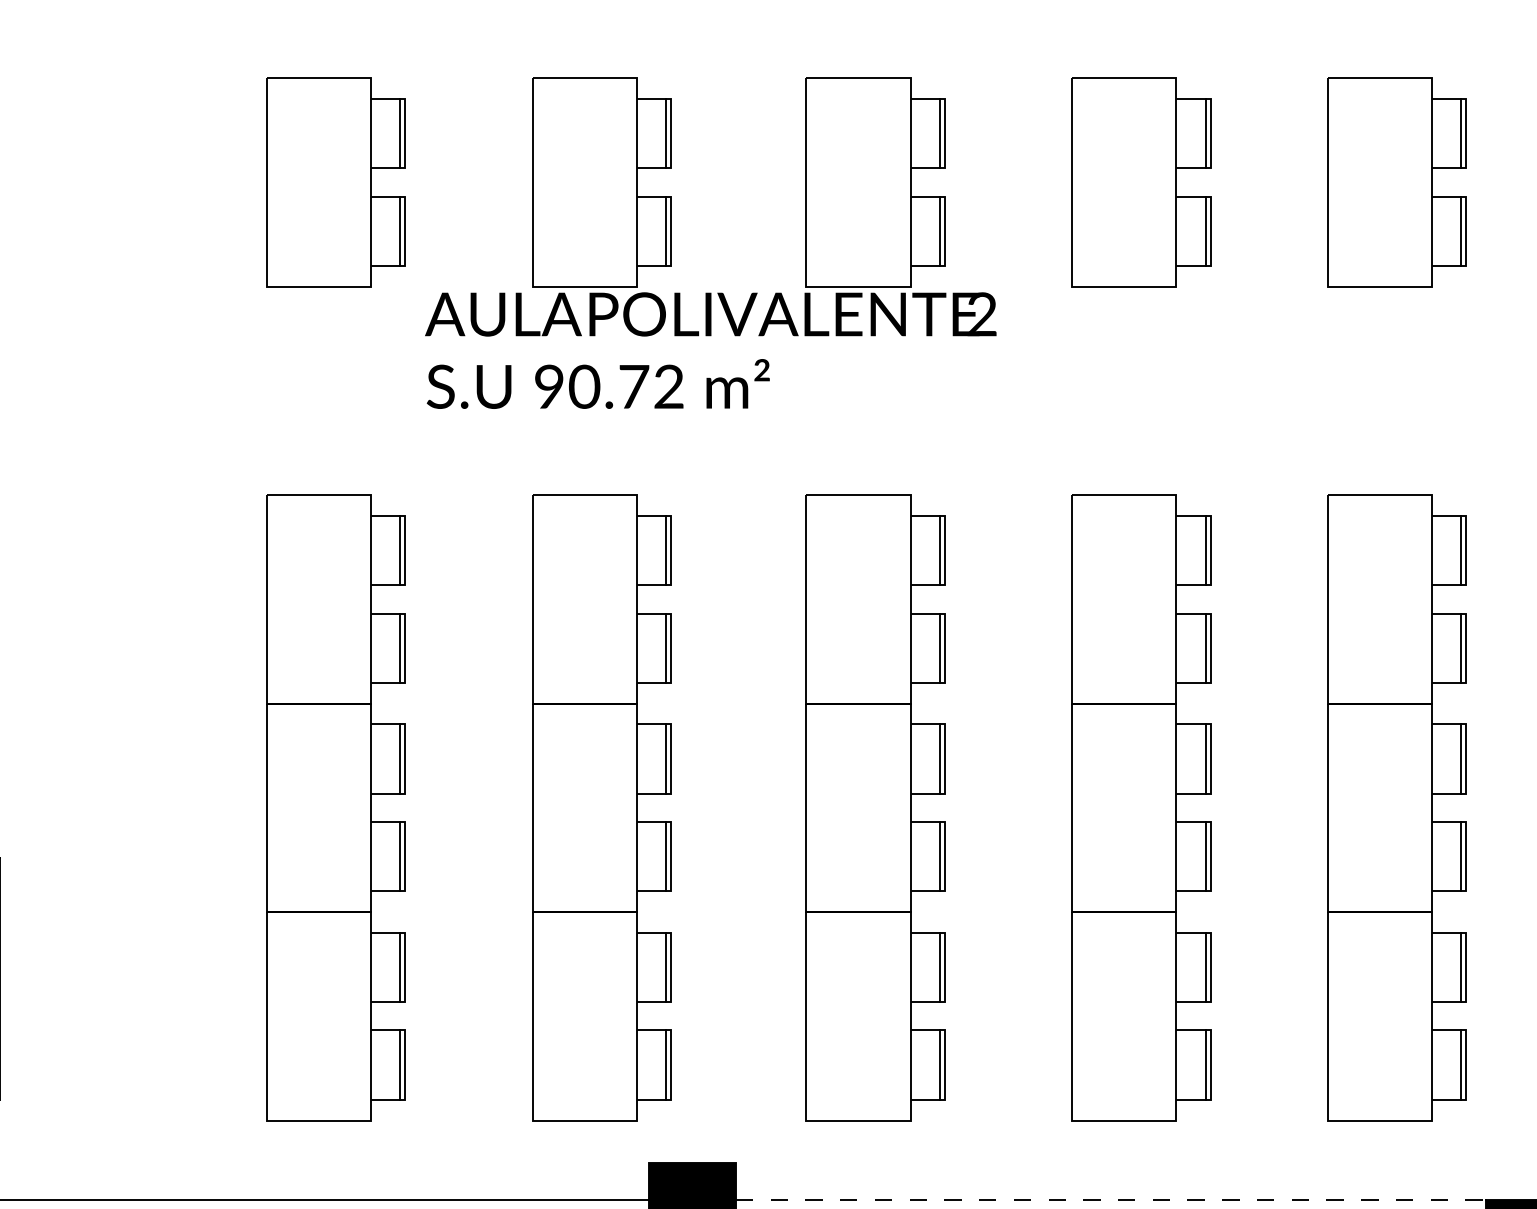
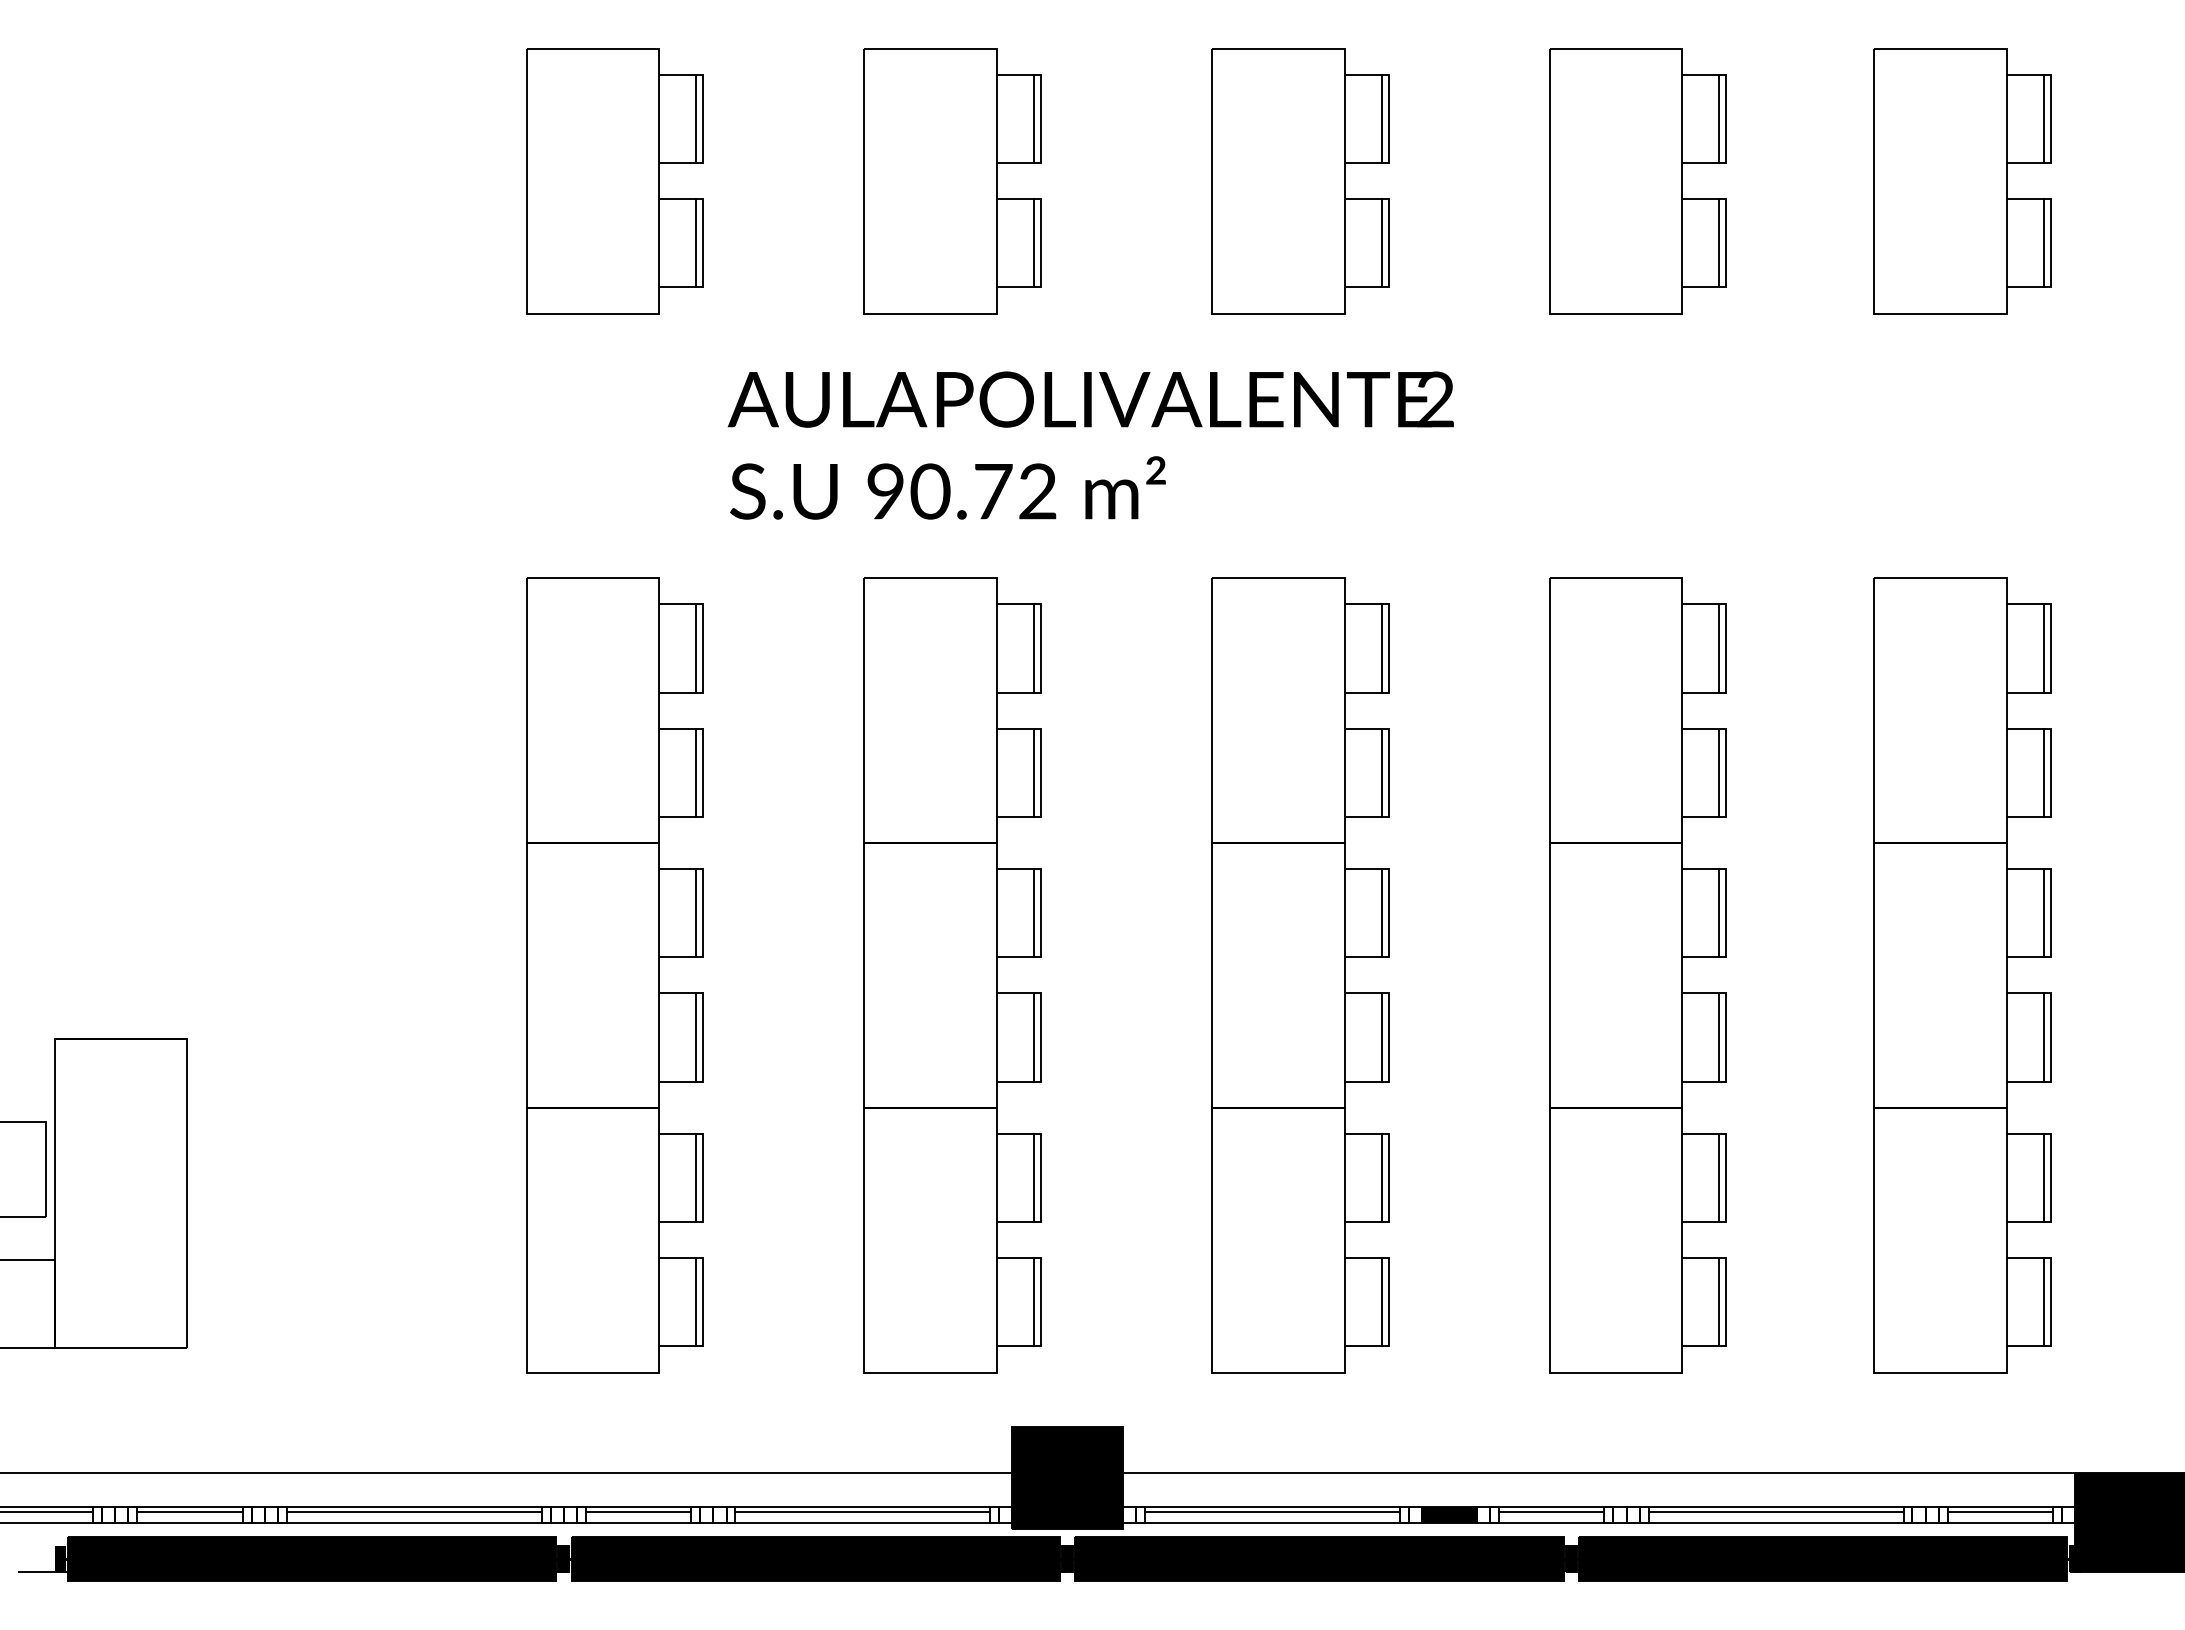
text: (710, 350) -> (1090, 445), moved
line: (1111, 1199) -> (1599, 1473), dashed -> solid

